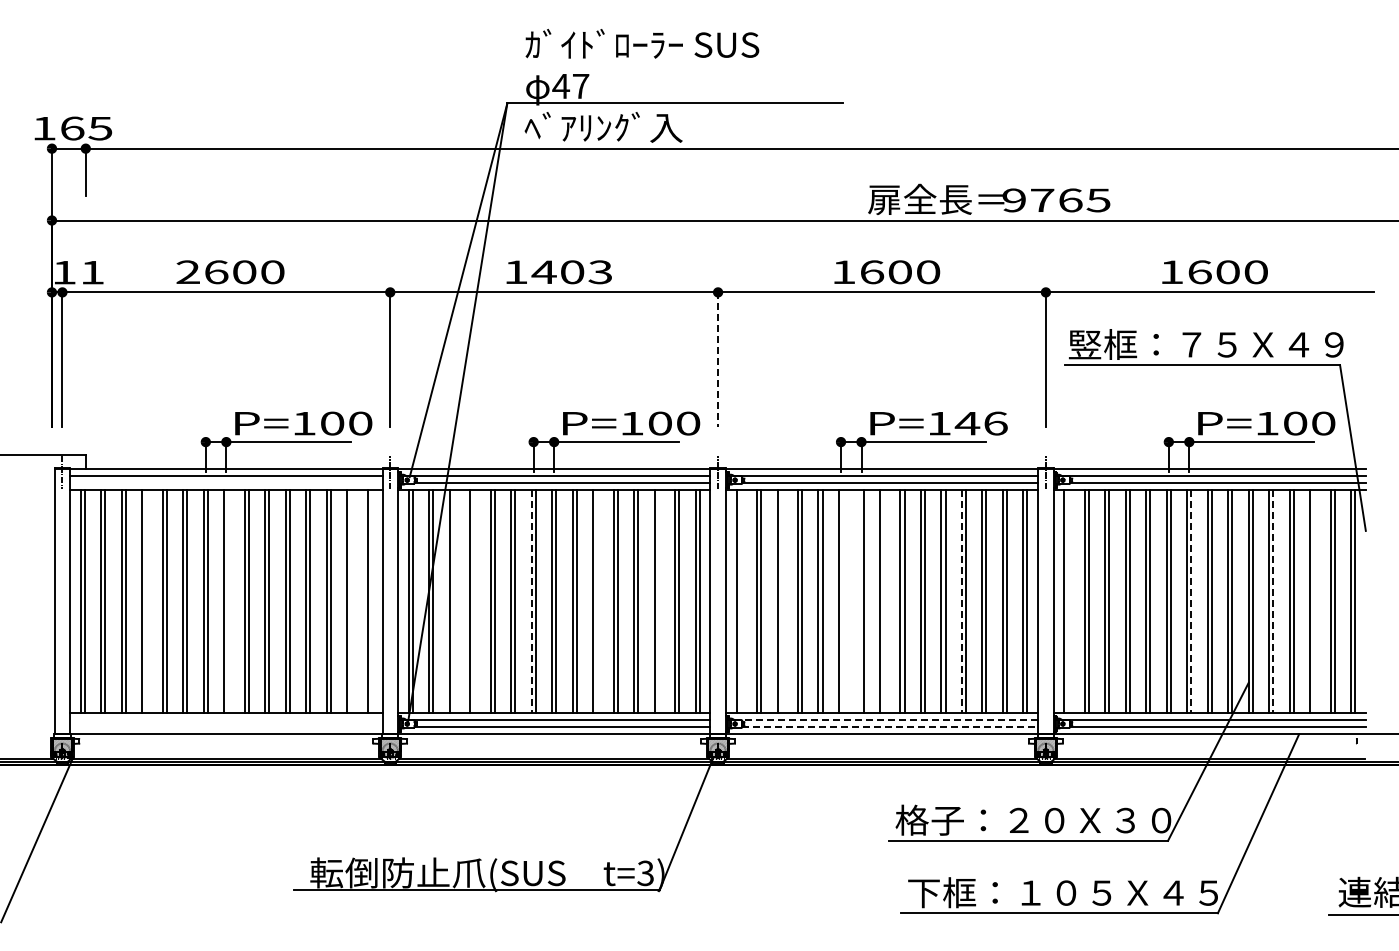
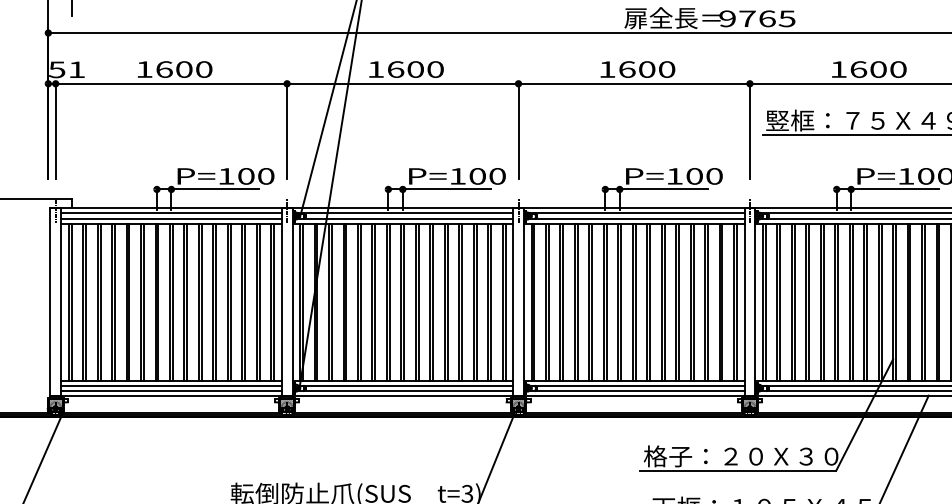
text: (187, 271) -> (143, 69), 2600 -> 1600
text: (64, 272) -> (57, 69), 11 -> 51
text: (571, 272) -> (415, 69), 1403 -> 1600
line: (718, 360) -> (518, 131), dashed -> solid
text: (980, 423) -> (703, 176), P=146 -> P=100
line: (226, 483) -> (171, 218), added
line: (146, 601) -> (115, 301), added
line: (228, 601) -> (172, 301), added
line: (351, 601) -> (259, 301), added
line: (371, 601) -> (273, 301), added
line: (453, 601) -> (331, 301), added
line: (474, 601) -> (346, 301), added
line: (597, 601) -> (433, 301), added
line: (658, 601) -> (476, 301), added
line: (740, 601) -> (534, 301), added
line: (781, 601) -> (563, 301), added
line: (843, 601) -> (607, 301), added
line: (859, 601) -> (618, 301), added
line: (884, 601) -> (636, 301), added
line: (1068, 601) -> (765, 301), added
line: (1314, 601) -> (939, 301), added
line: (531, 602) -> (386, 302), dashed -> solid
line: (961, 602) -> (690, 302), dashed -> solid
line: (1191, 602) -> (852, 302), dashed -> solid
line: (1273, 602) -> (910, 302), dashed -> solid
line: (226, 719) -> (171, 385), added
line: (886, 719) -> (637, 385), dashed -> solid
line: (226, 727) -> (171, 390), added
line: (890, 727) -> (640, 390), dashed -> solid

